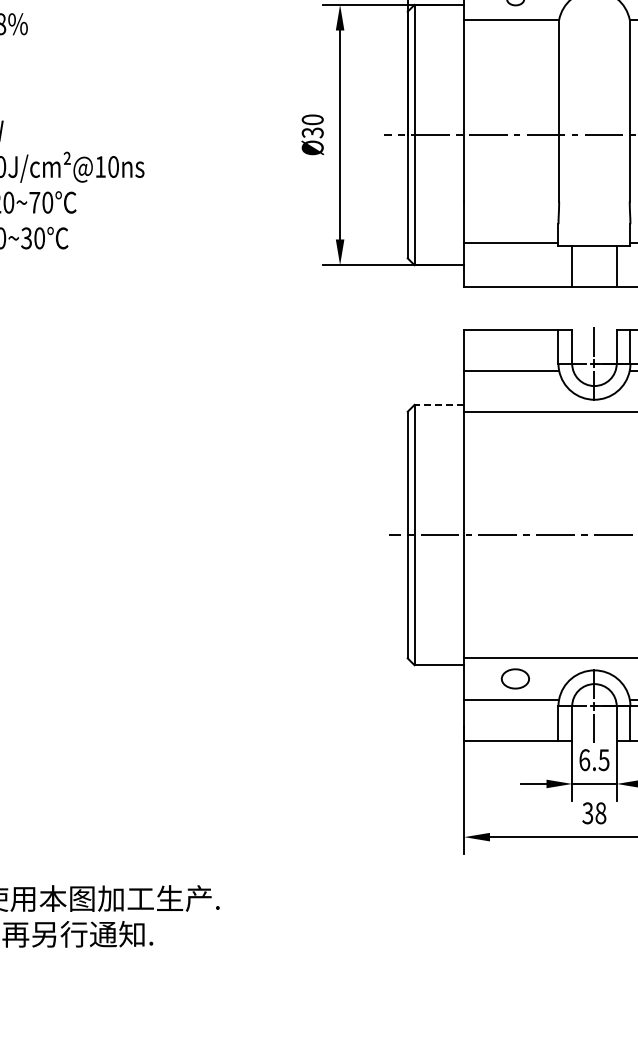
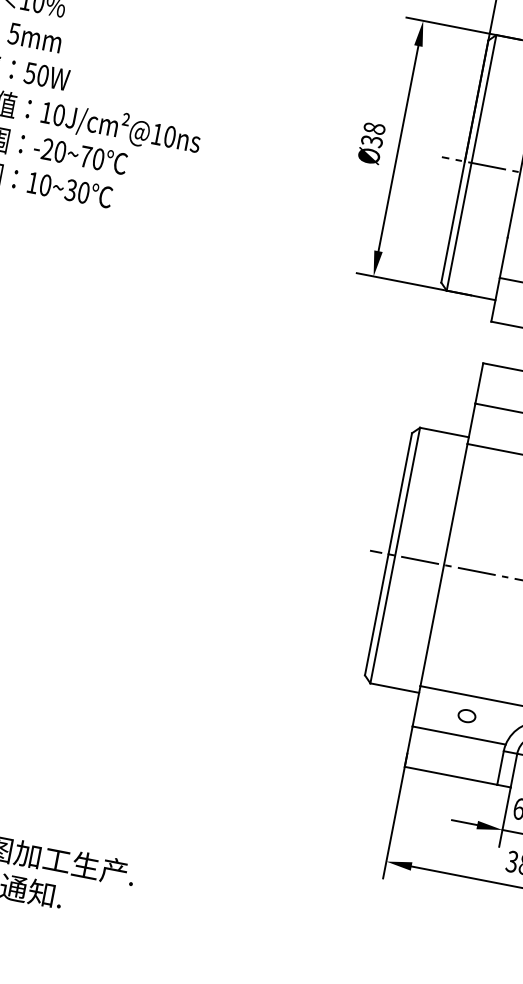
text: (312, 119) -> (374, 128), Ø30 -> Ø38
line: (439, 404) -> (444, 432), dashed -> solid
part: (515, 678) -> (466, 715), size x0.62

